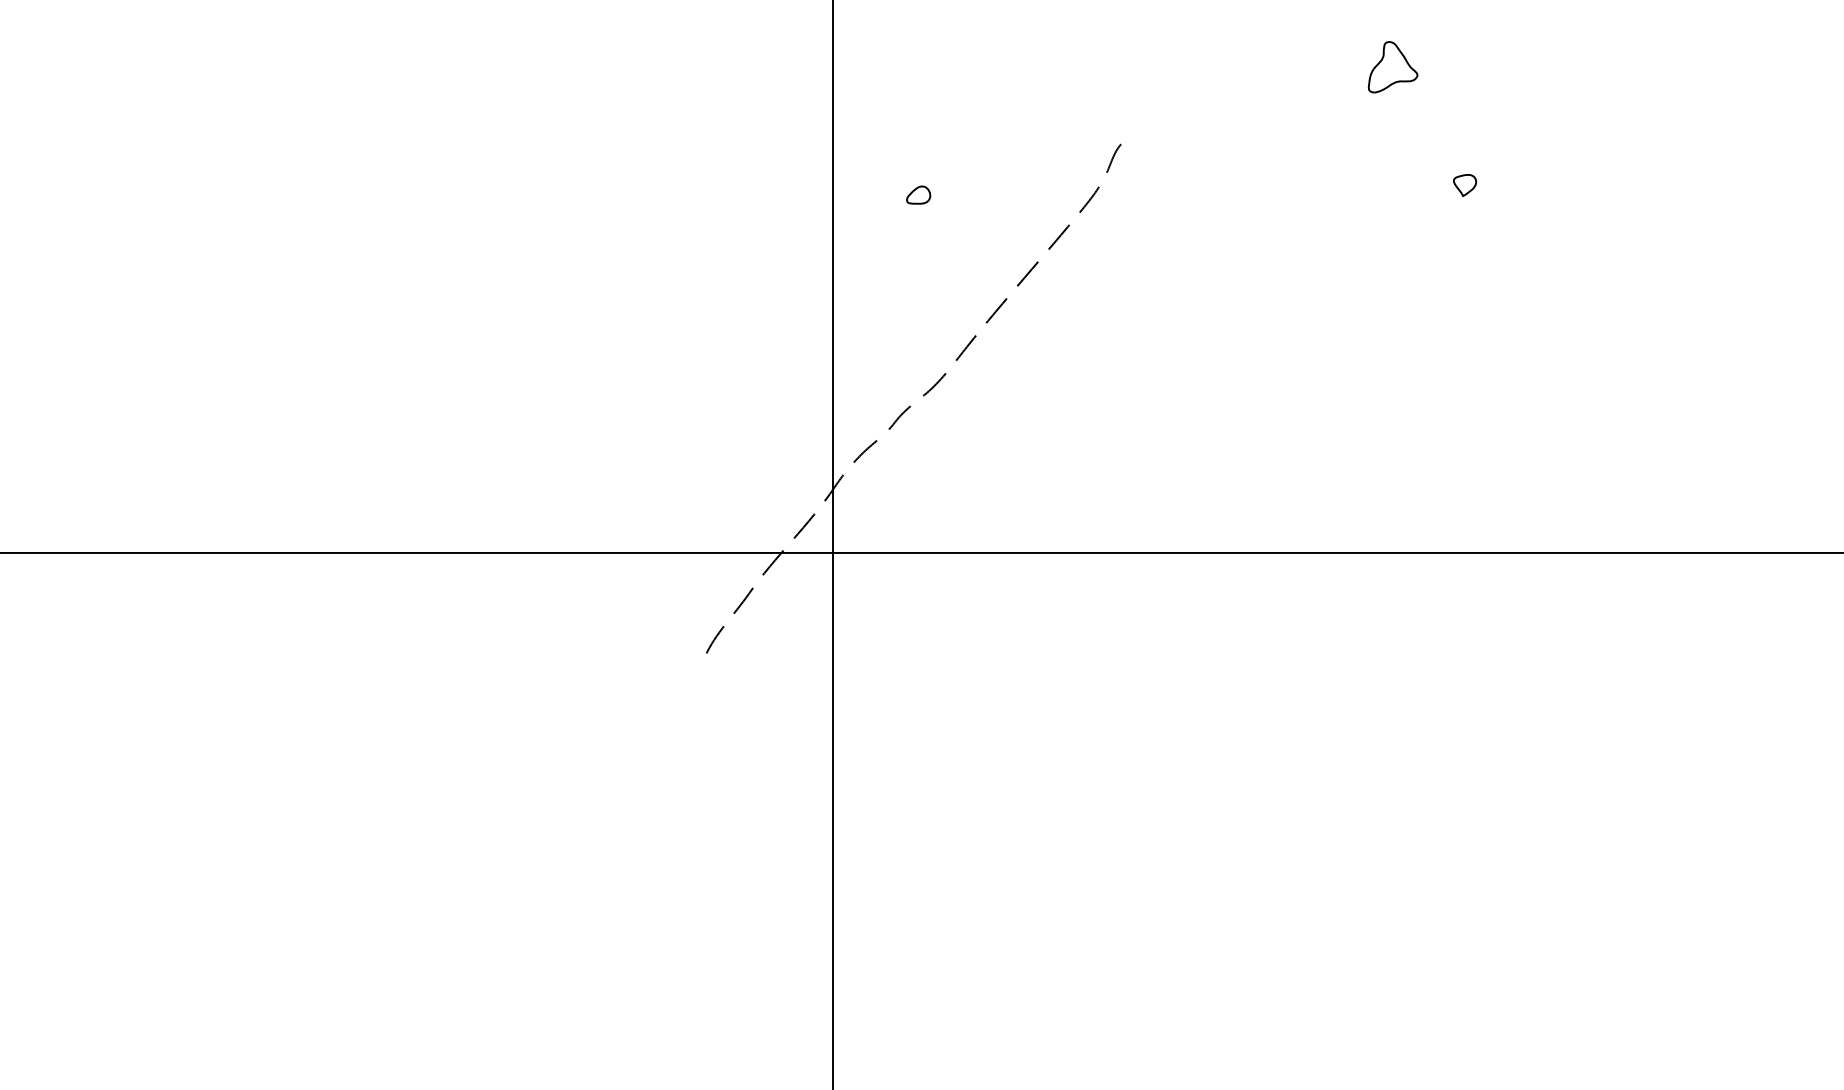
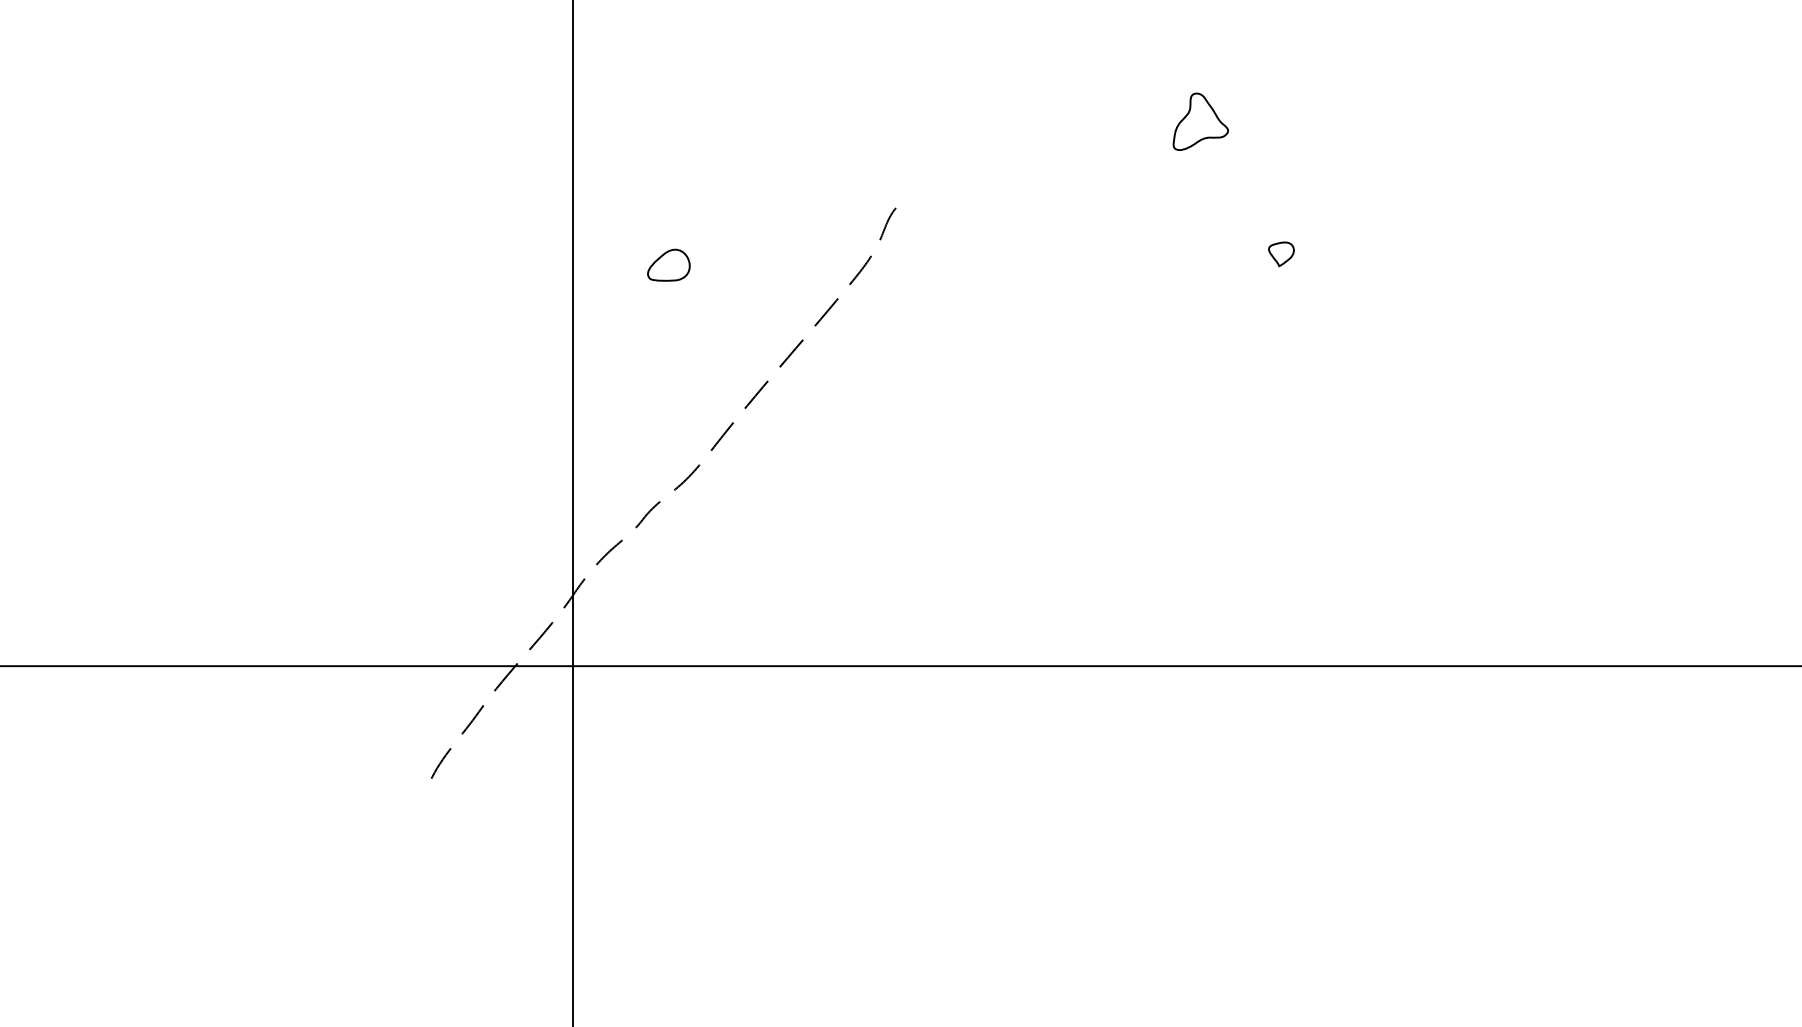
part: (918, 194) -> (668, 264), size x1.6

